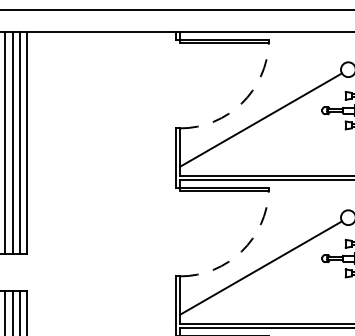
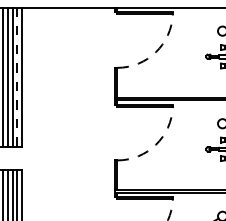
line: (260, 119) -> (167, 62), removed
line: (20, 142) -> (17, 76), solid -> dashed
line: (260, 268) -> (167, 155), removed

